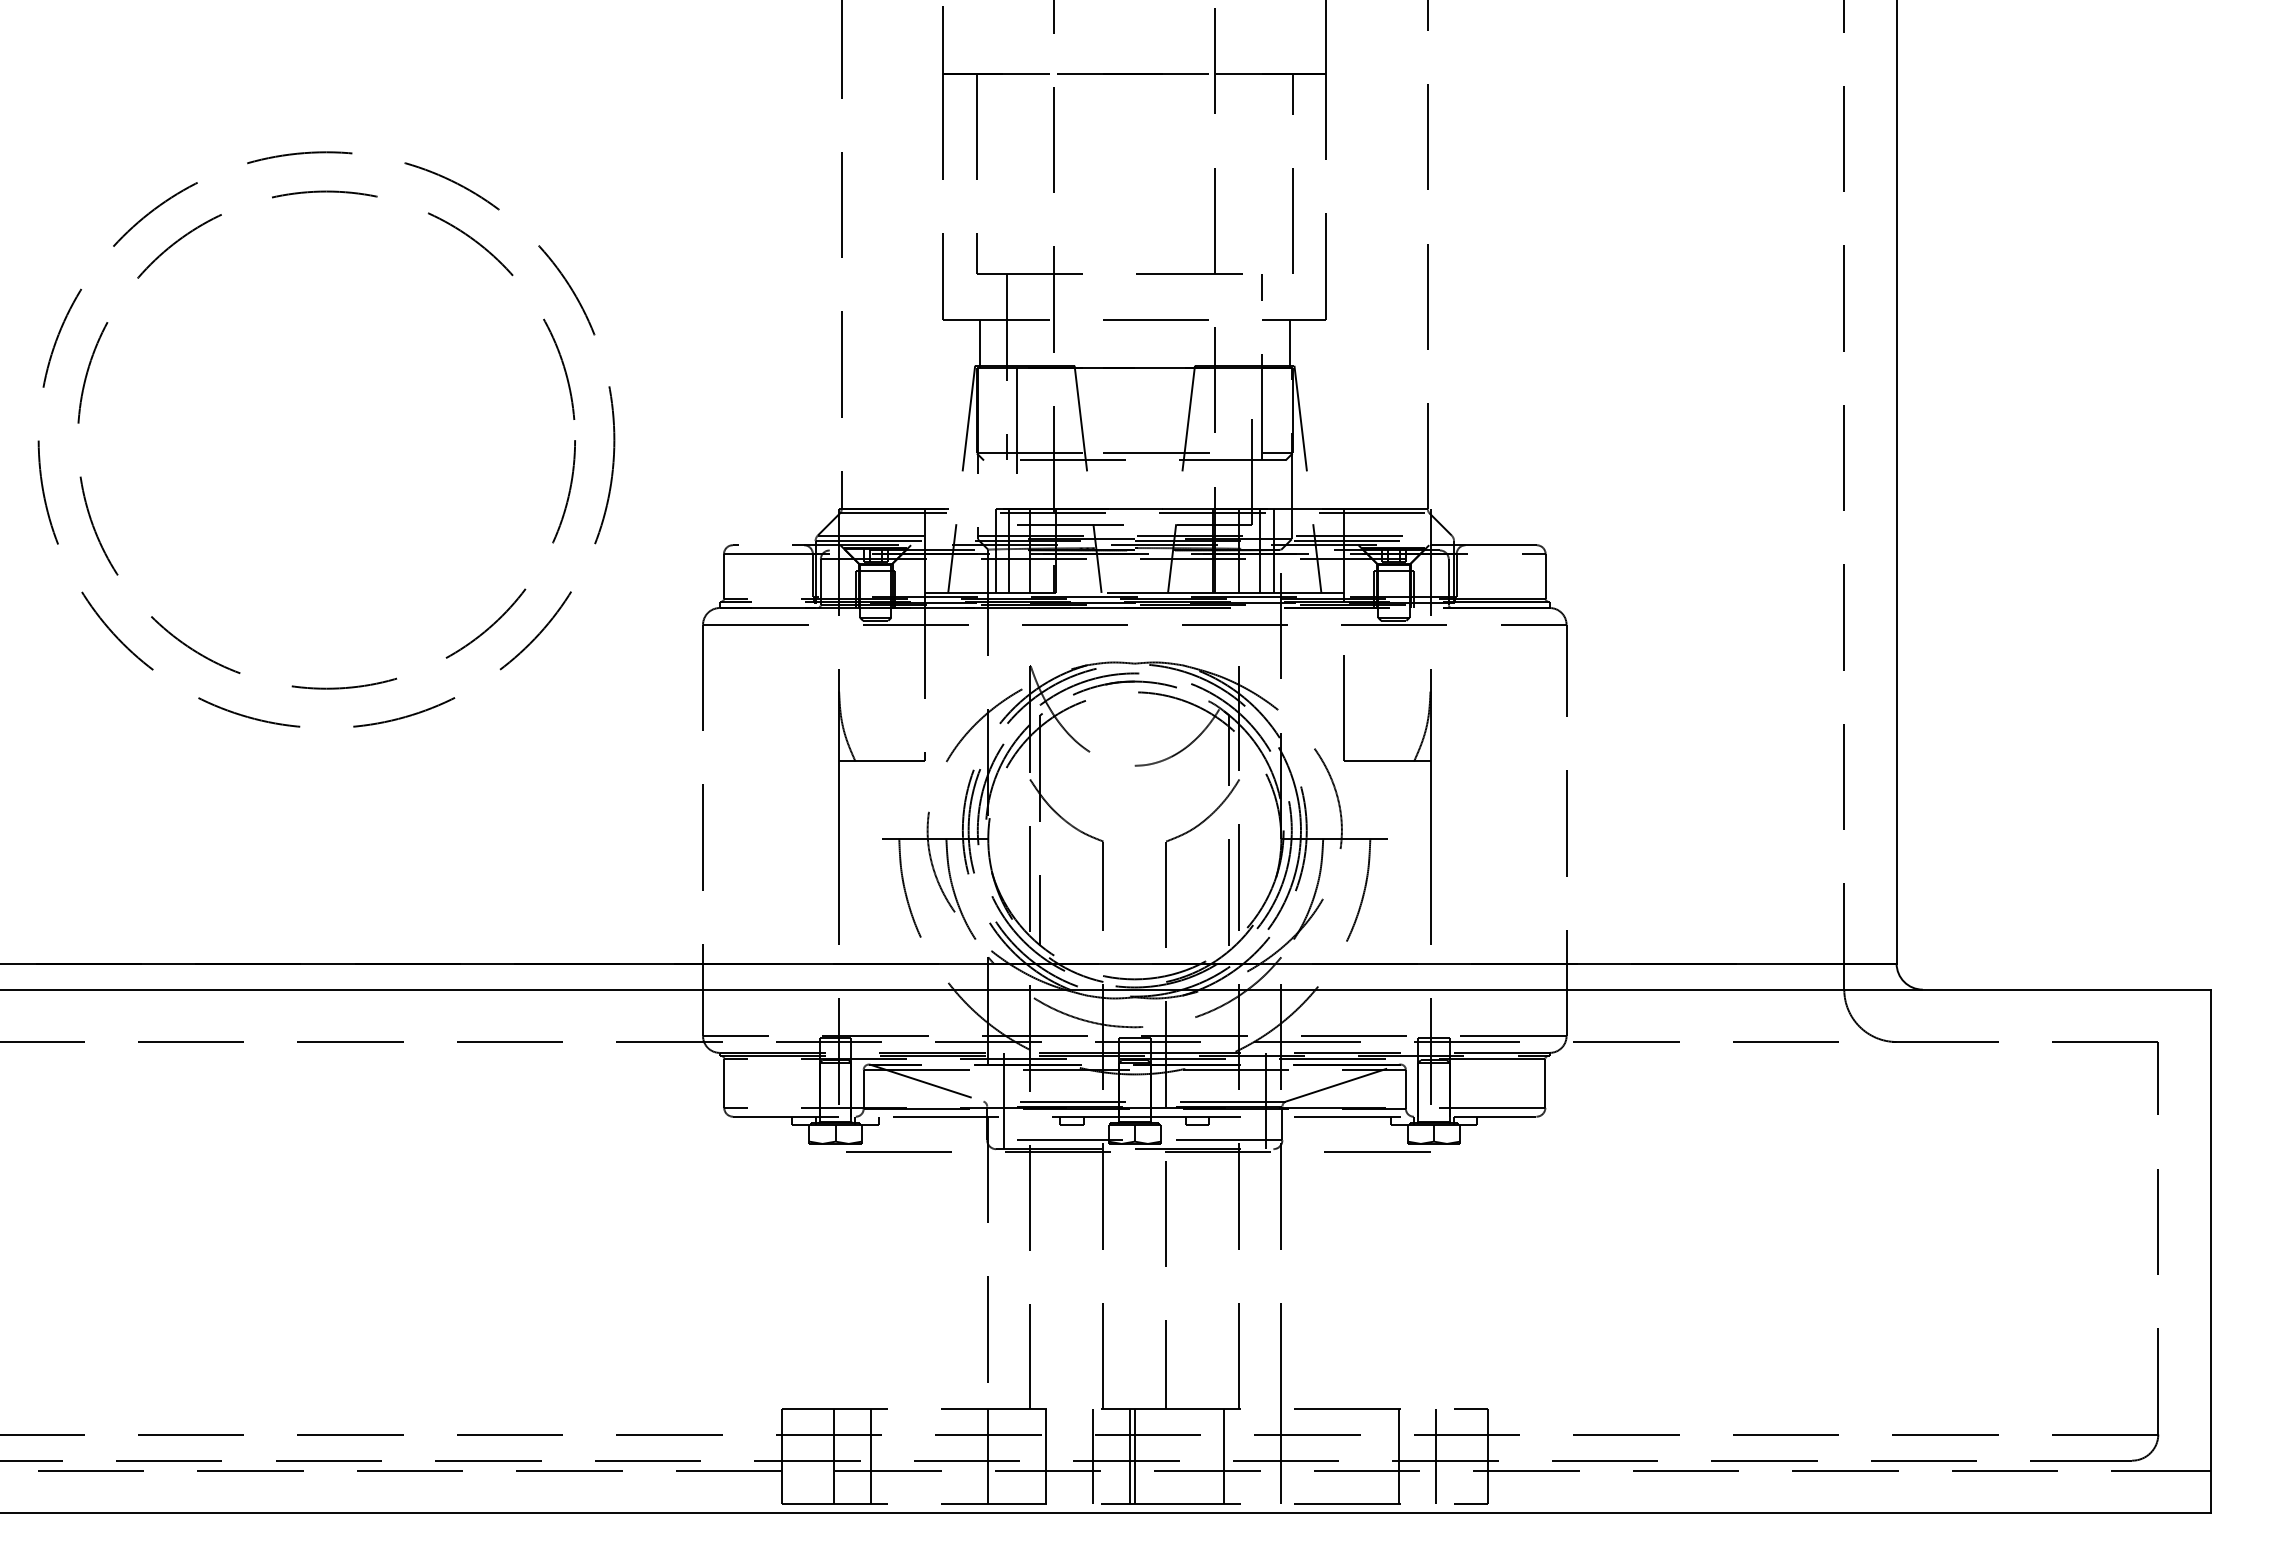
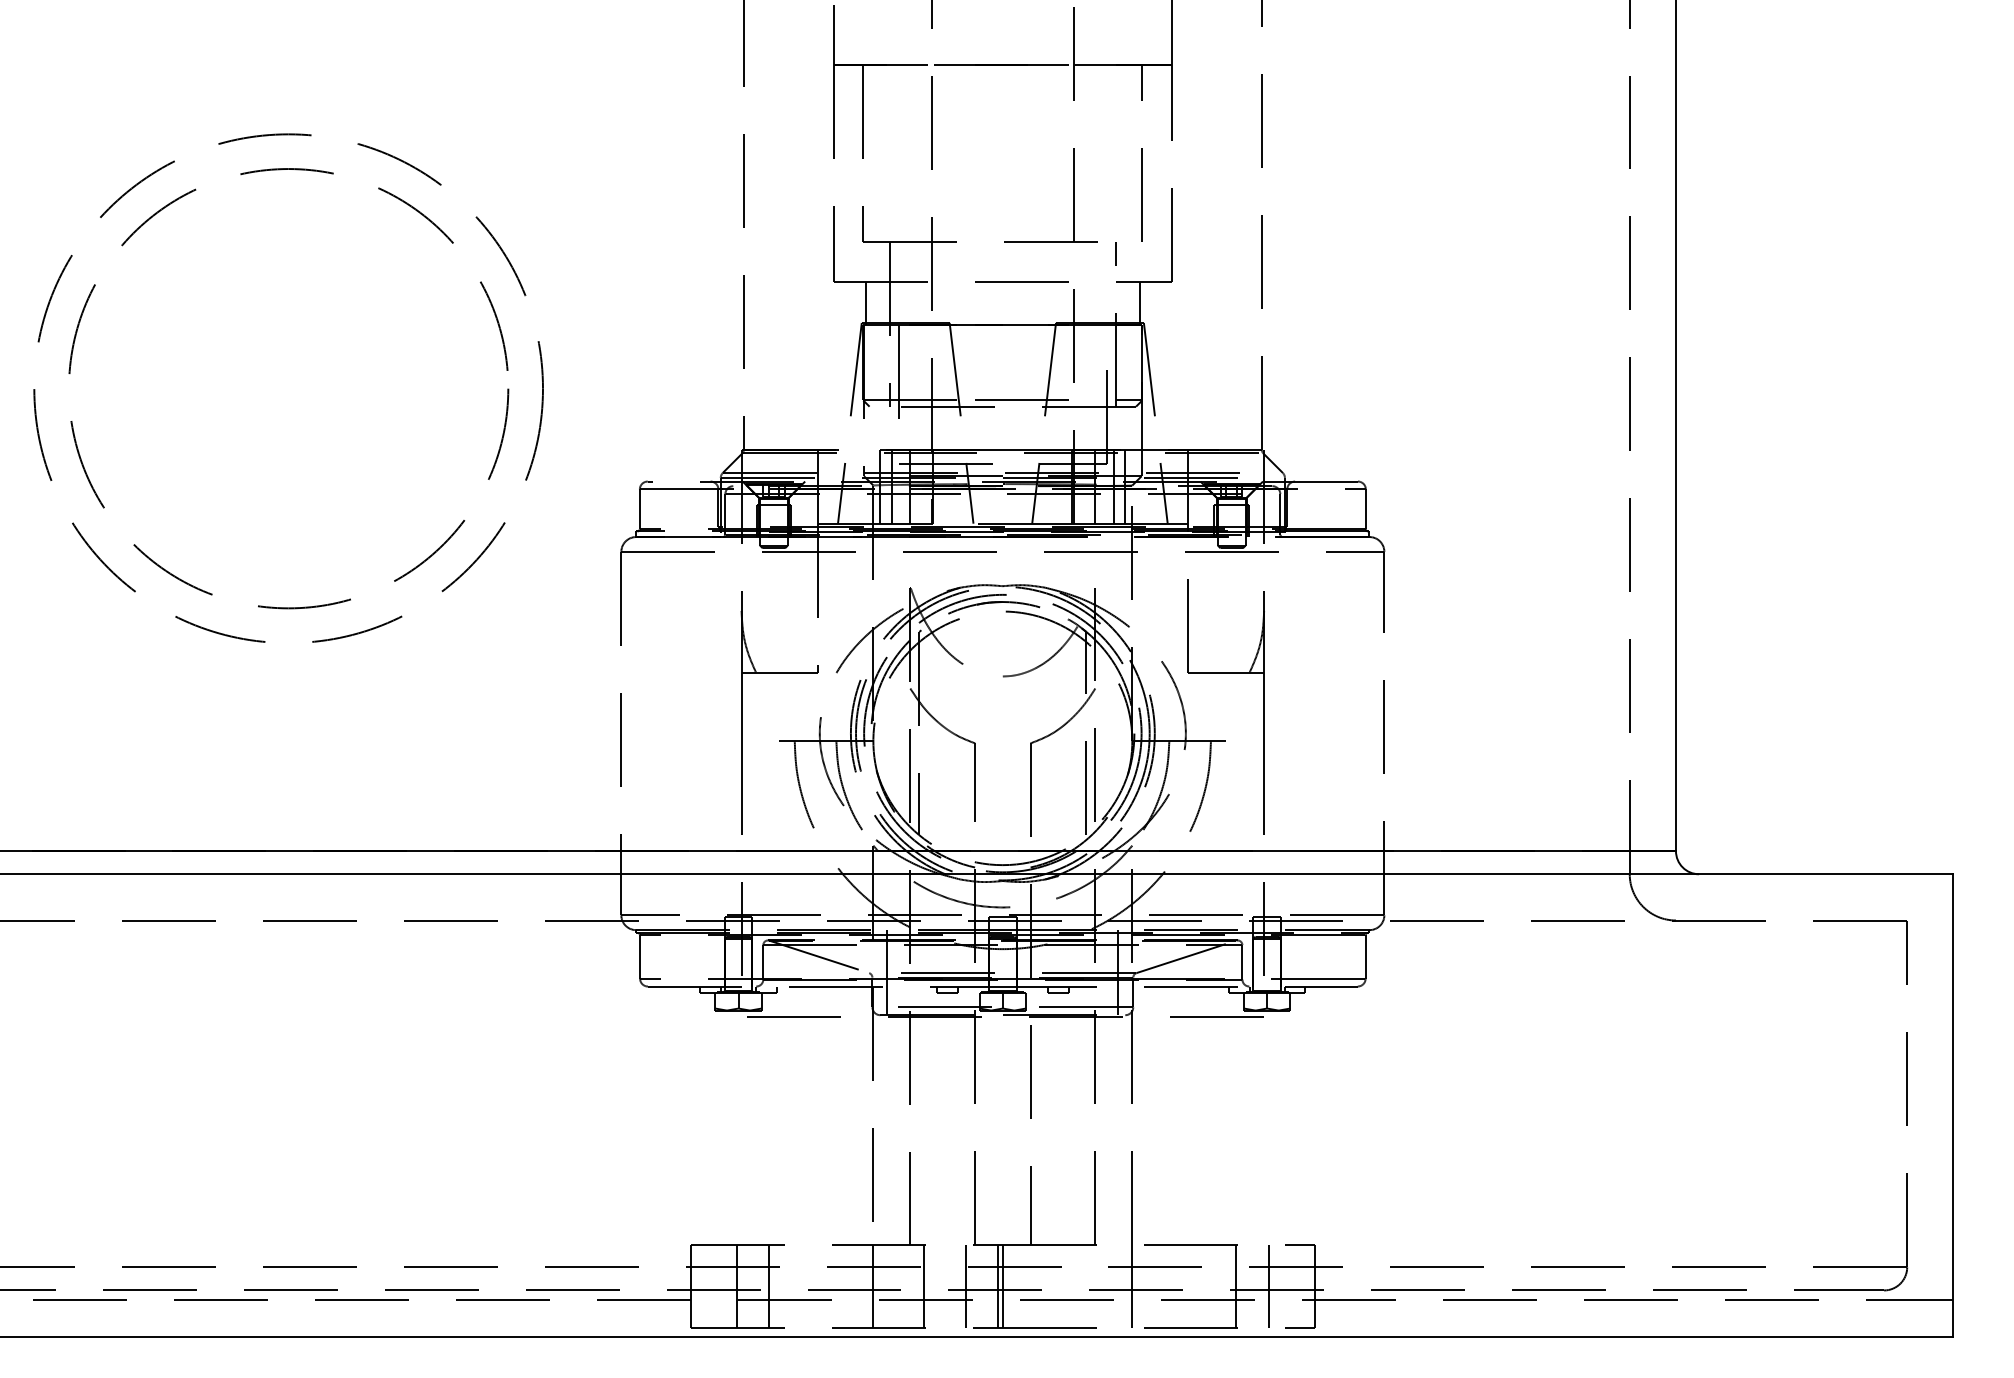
line: (1224, 1456) -> (1082, 1286), removed

